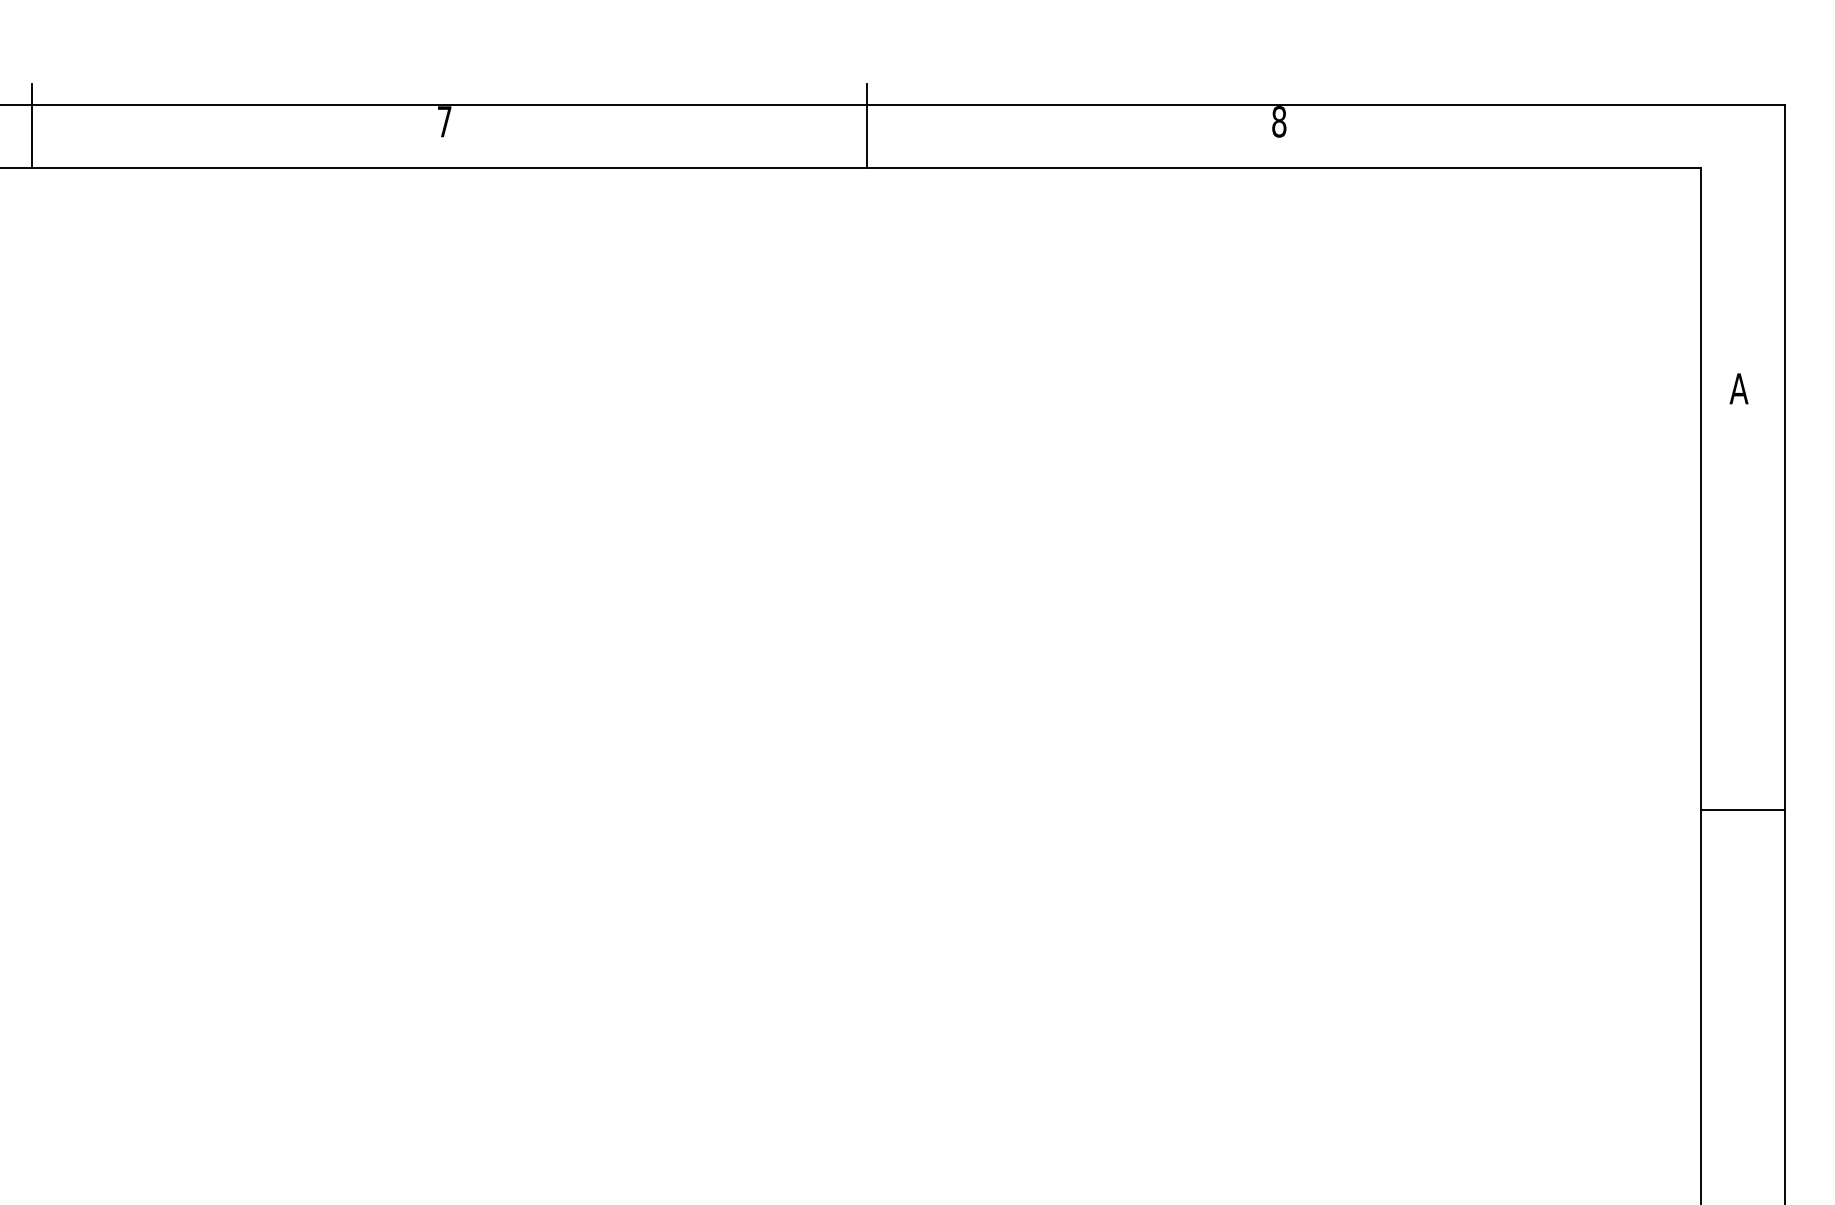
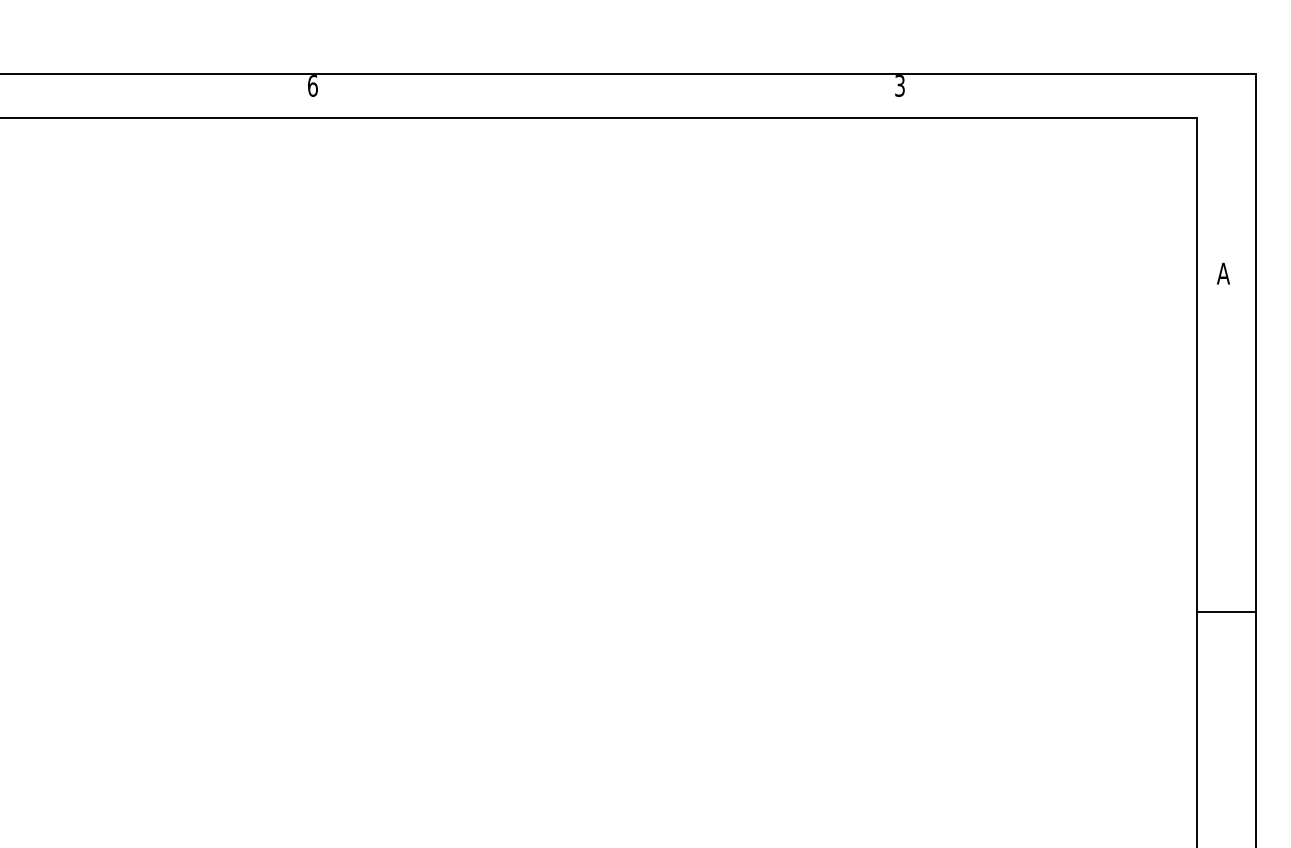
text: (444, 121) -> (312, 85), 7 -> 6
text: (1279, 121) -> (900, 85), 8 -> 3
line: (32, 125) -> (22, 88), removed
line: (866, 125) -> (609, 88), removed
line: (1742, 810) -> (1225, 612), moved

